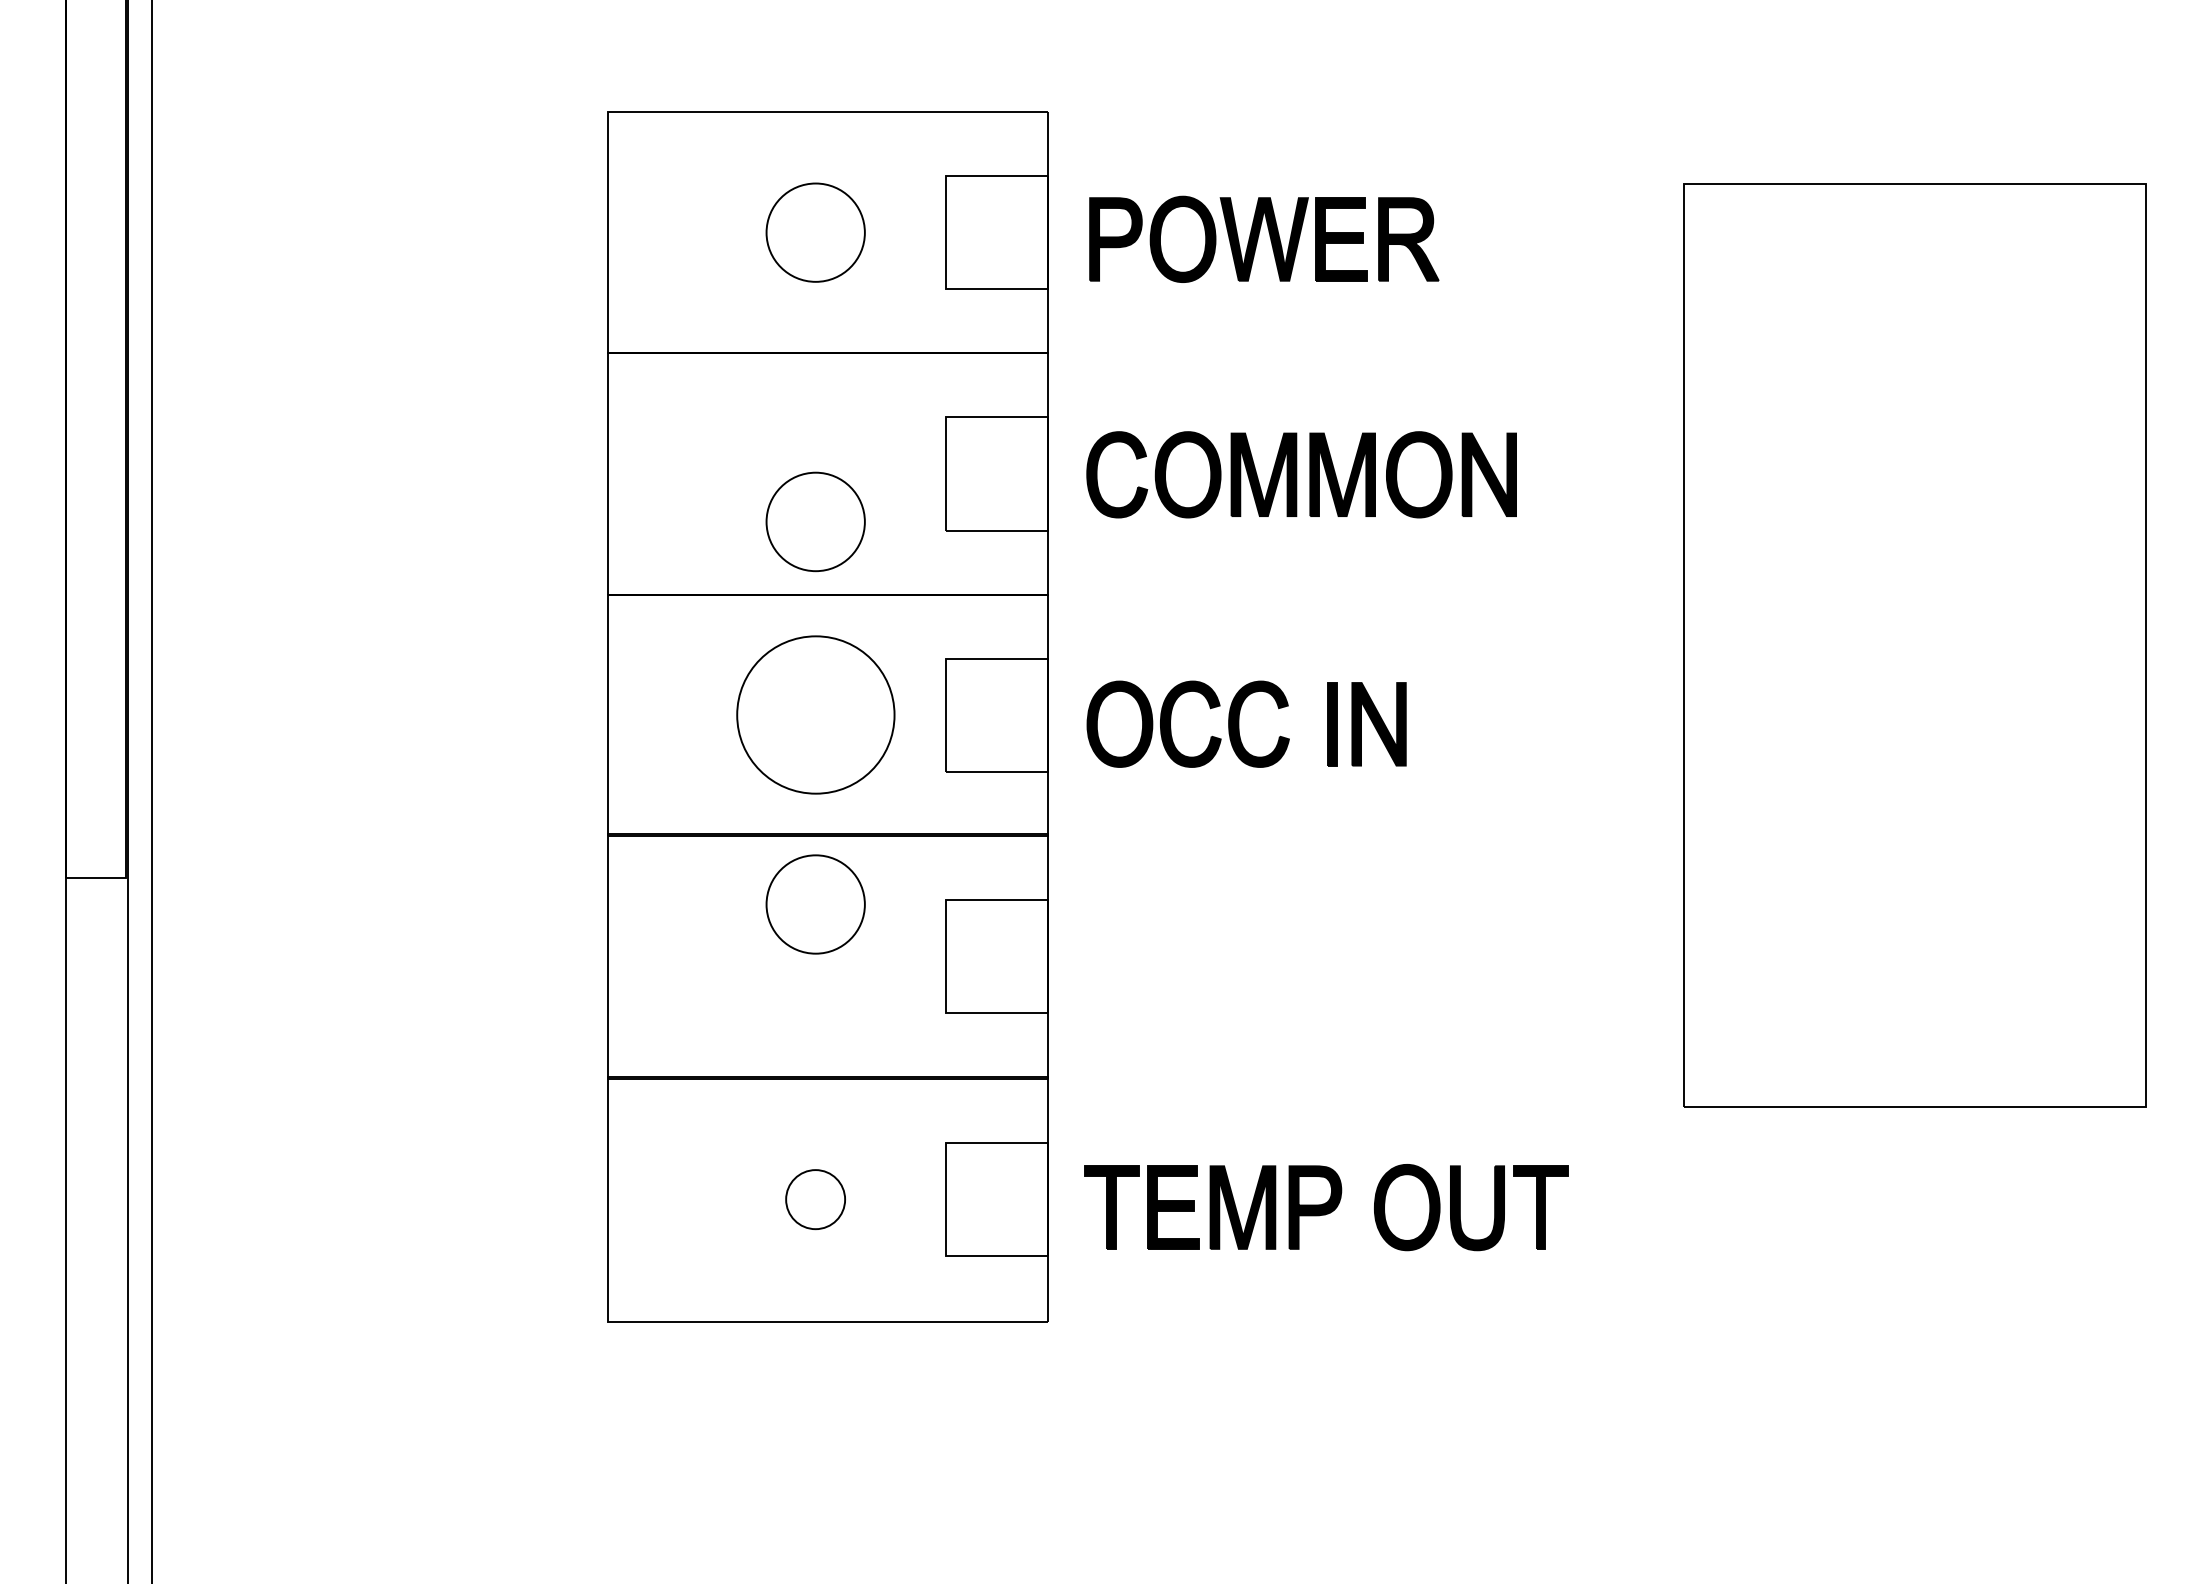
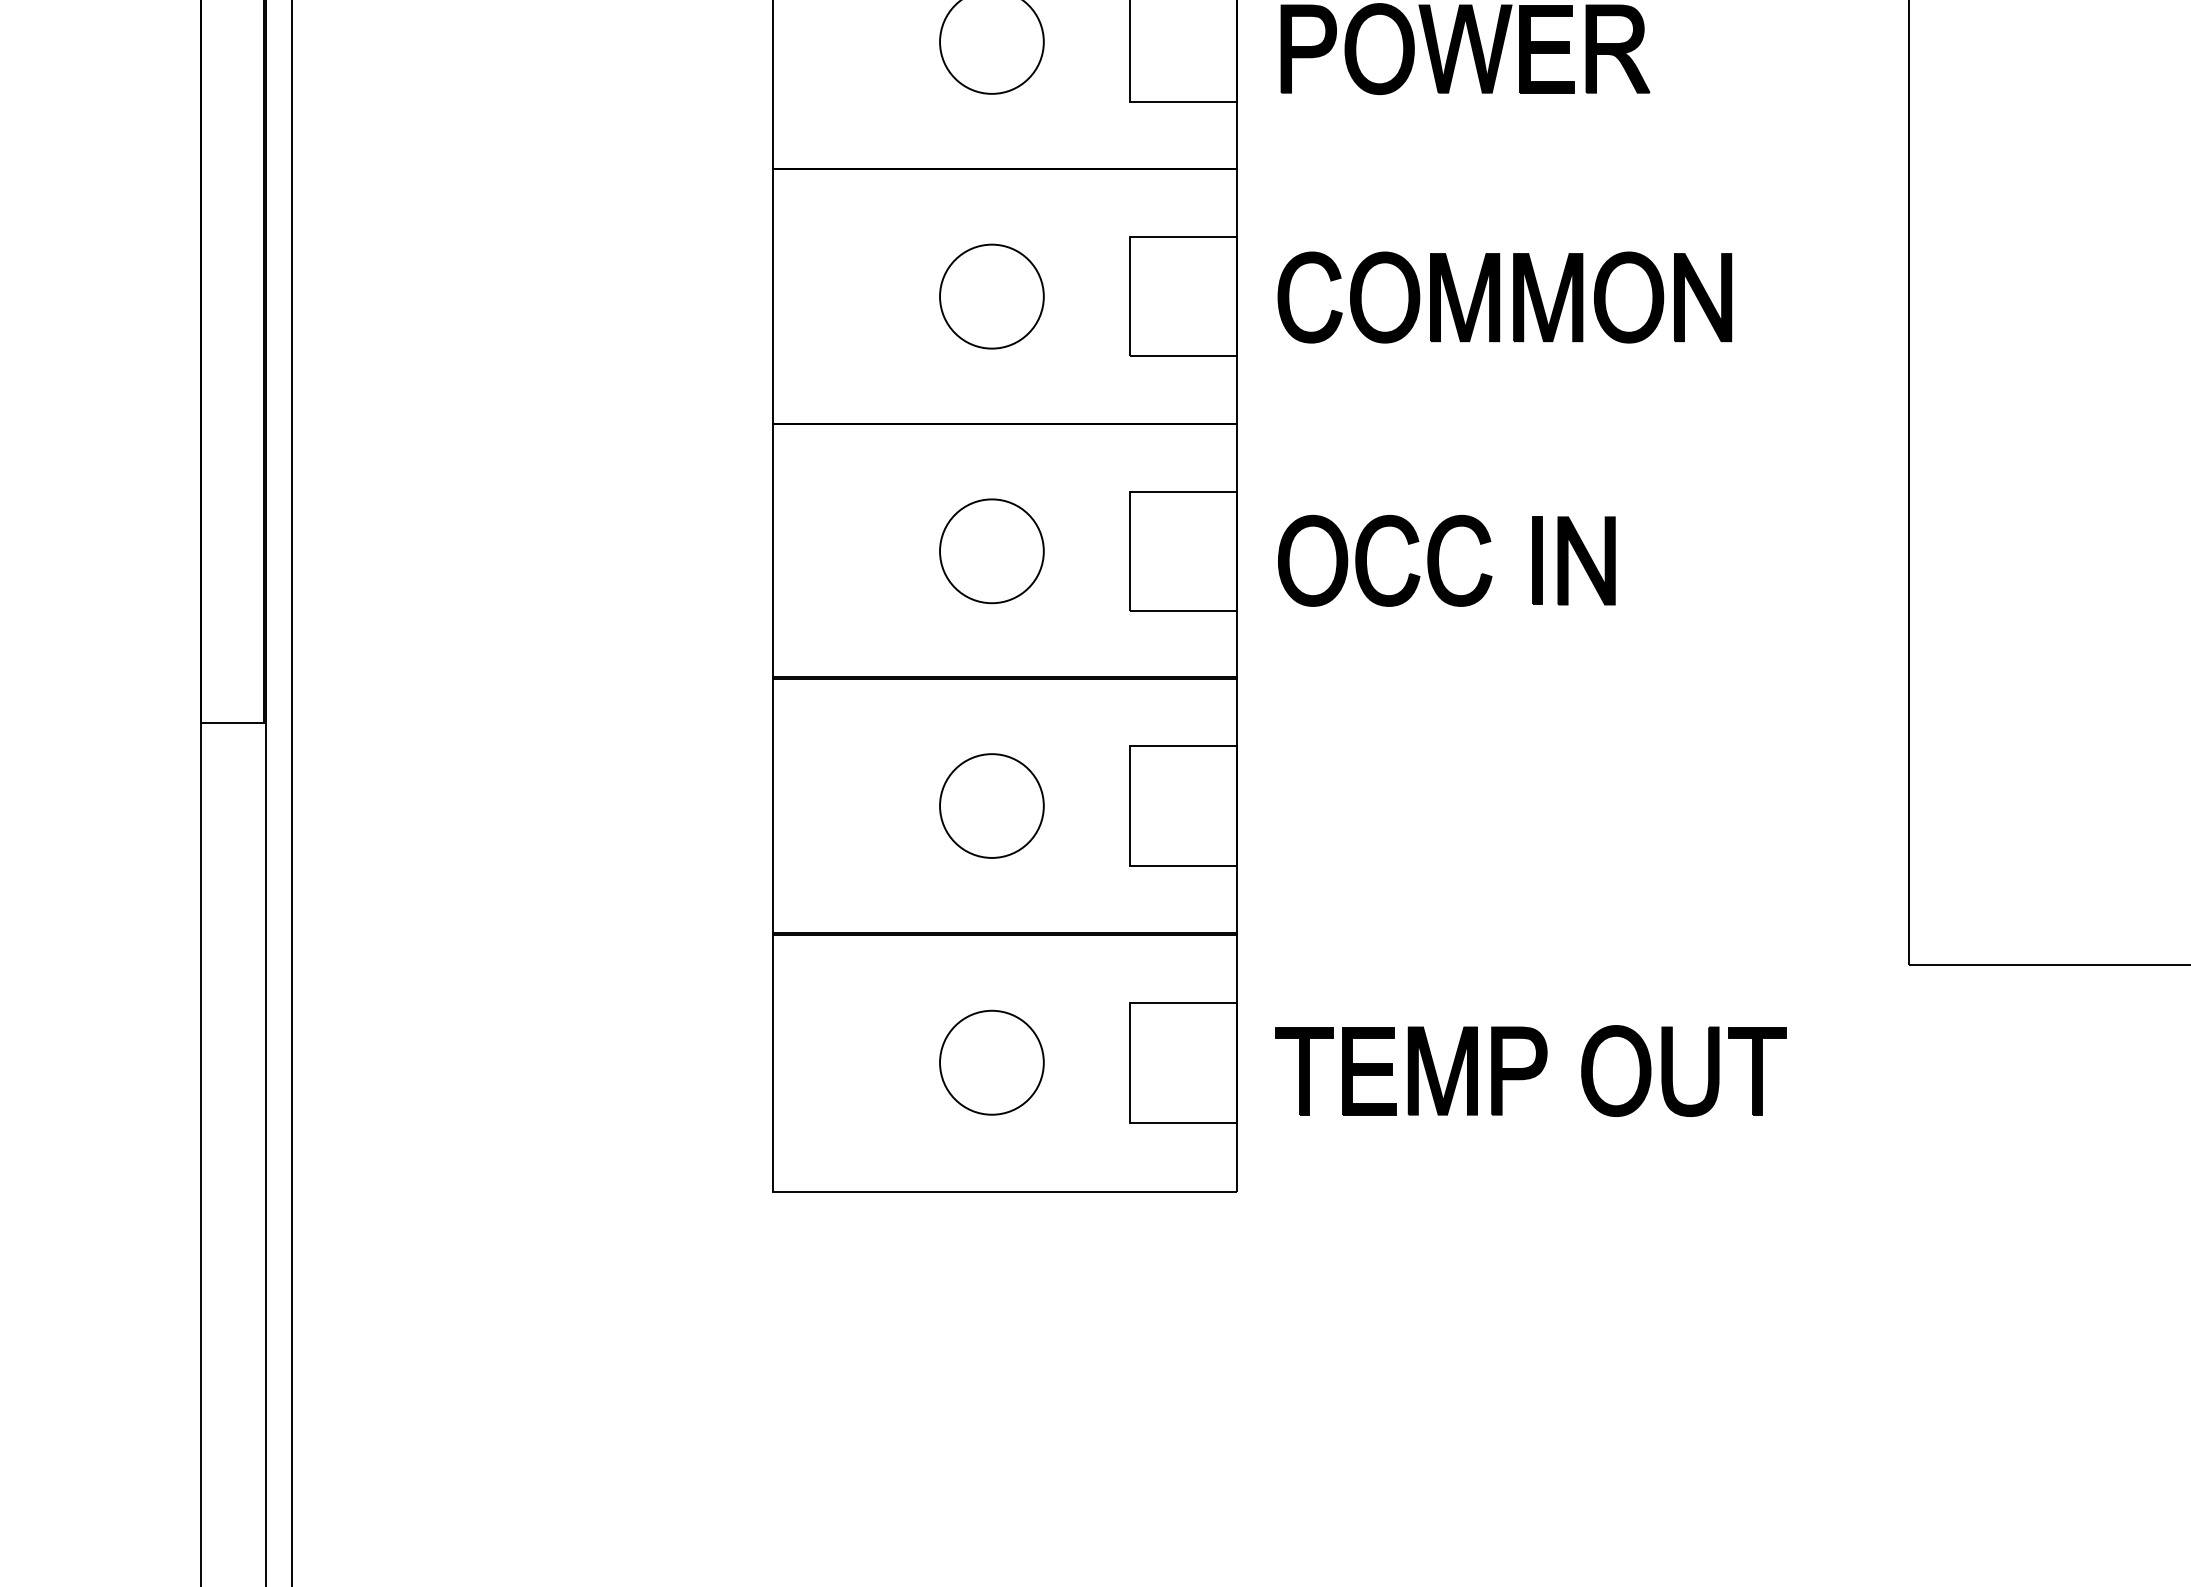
part: (815, 521) -> (991, 296), moved
part: (815, 715) -> (991, 551), size x0.62
part: (815, 904) -> (991, 806), moved
part: (815, 1199) -> (991, 1062), size x1.67

